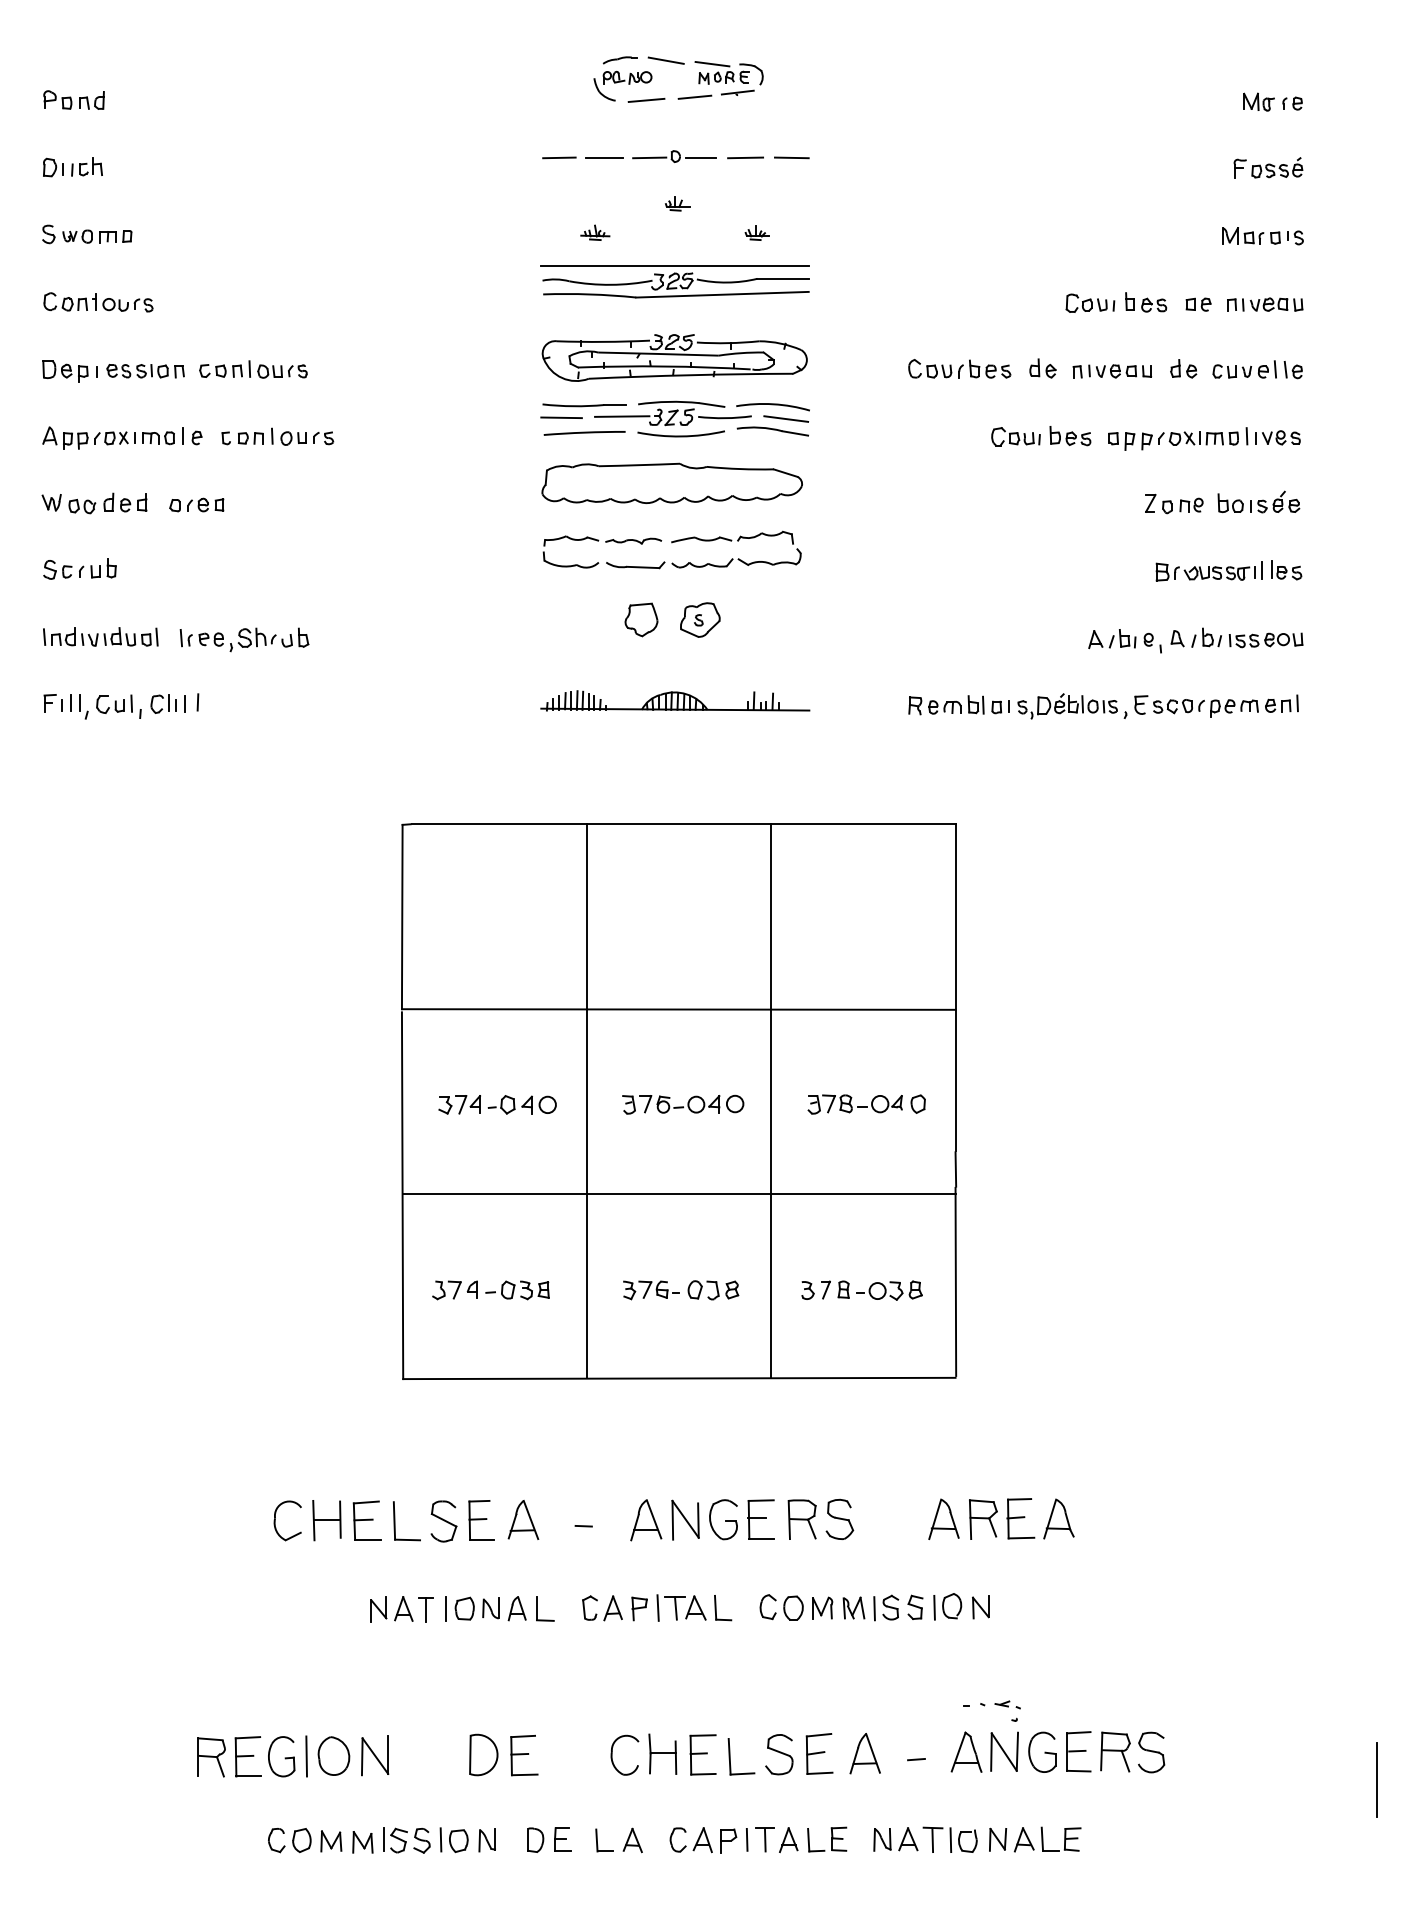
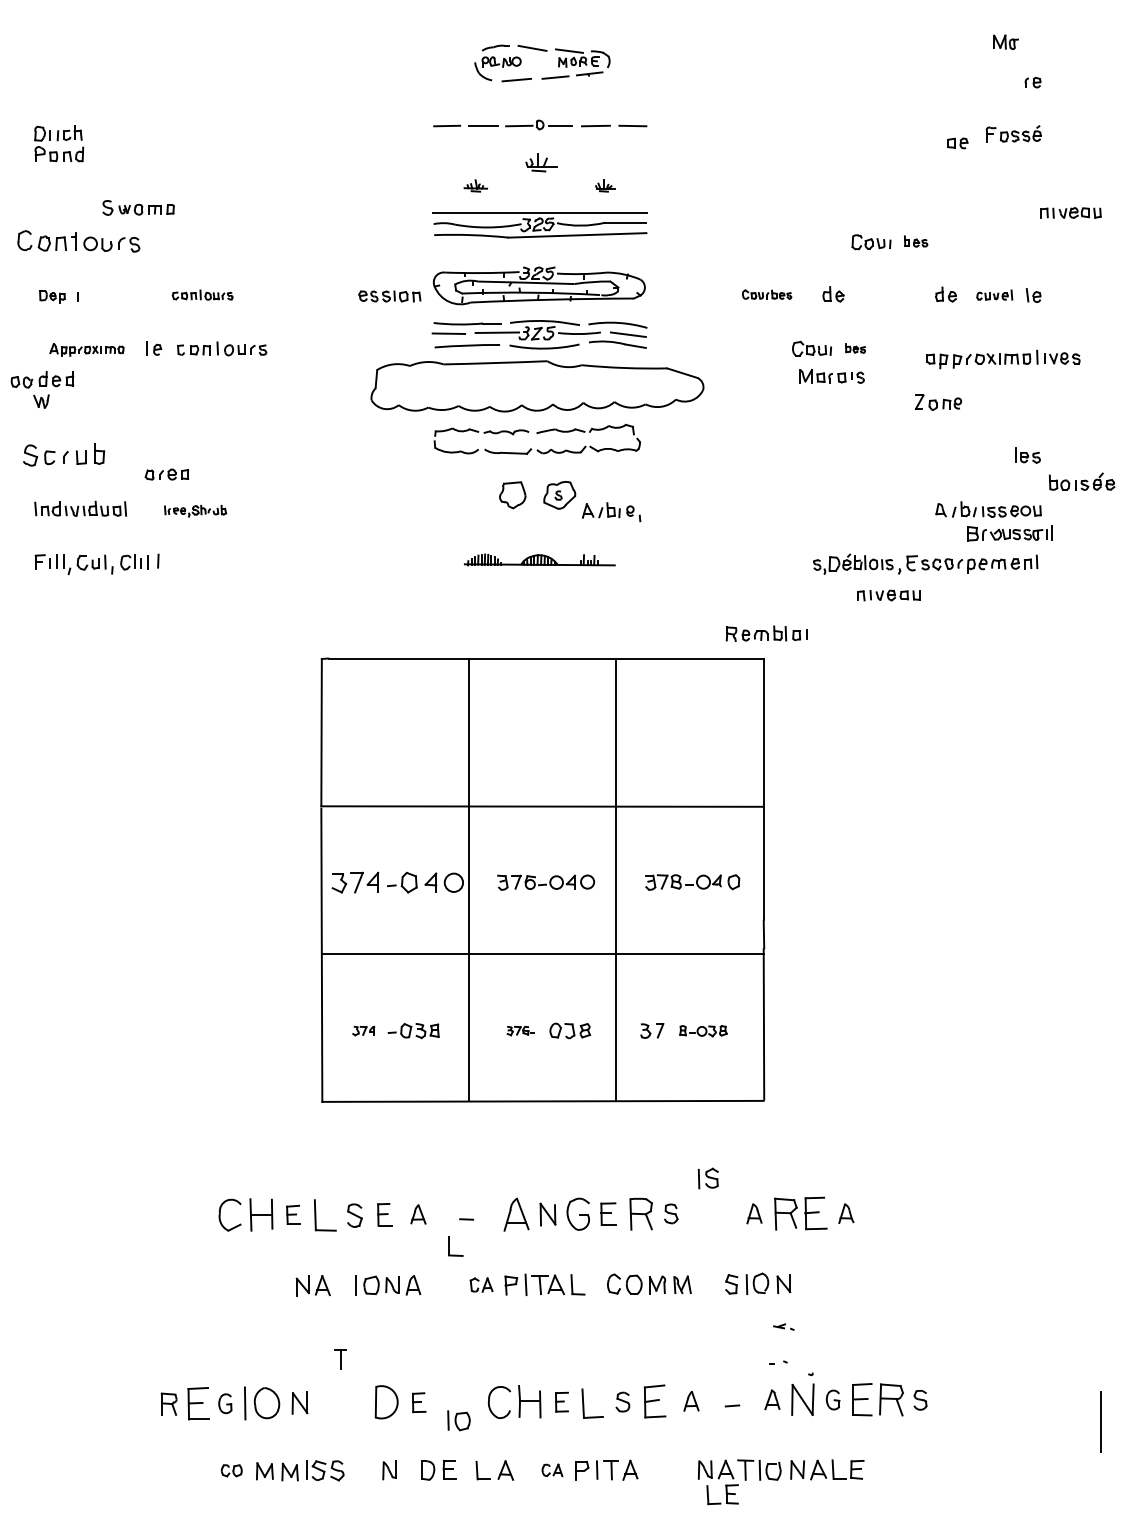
part: (73, 99) -> (58, 153), moved
part: (1258, 101) -> (1005, 41), moved
part: (677, 203) -> (541, 162), size x1.6
part: (87, 234) -> (138, 208), moved
part: (1262, 236) -> (831, 376), moved
part: (98, 302) -> (78, 241), size x1.4
part: (1146, 302) -> (916, 241), size x0.7
part: (1198, 304) -> (957, 143), moved
part: (1265, 304) -> (1071, 212), moved
part: (959, 368) -> (766, 294), size x0.6
part: (253, 369) -> (202, 295), size x0.7
part: (1244, 369) -> (994, 295), size x0.7
part: (65, 371) -> (52, 296), size x0.7
part: (145, 371) -> (389, 296), moved
part: (1111, 371) -> (888, 595), moved
part: (1070, 436) -> (855, 348), size x0.6
part: (108, 437) -> (86, 349), size x0.7
part: (1204, 438) -> (1003, 359), moved
part: (671, 482) -> (536, 385), size x1.6
part: (1258, 501) -> (1081, 481), moved
part: (107, 503) -> (42, 379), moved
part: (196, 504) -> (166, 474), moved
part: (79, 568) -> (63, 454), size x1.4
part: (1208, 571) -> (1009, 533), moved
part: (244, 639) -> (195, 510), size x0.6
part: (1124, 641) -> (611, 512), moved
part: (675, 700) -> (539, 559), size x0.7
part: (958, 705) -> (766, 633), moved
part: (497, 1104) -> (397, 882), size x1.4
part: (454, 1290) -> (363, 1031), size x0.6
part: (651, 1290) -> (520, 1031), size x0.6
part: (879, 1290) -> (702, 1031), size x0.7
part: (839, 1518) -> (670, 1213), size x0.6
part: (943, 1518) -> (754, 1213), size x0.6
part: (1058, 1518) -> (845, 1213), size x0.6
part: (523, 1519) -> (418, 1214), size x0.6
part: (685, 1519) -> (547, 1214), size x0.7
part: (760, 1519) -> (607, 1214), size x0.7
part: (366, 1520) -> (293, 1214), size x0.6
part: (481, 1520) -> (384, 1214), size x0.7
part: (443, 1521) -> (354, 1215), size x0.7
part: (886, 1607) -> (708, 1178), moved
part: (537, 1608) -> (449, 1246), moved
part: (602, 1608) -> (481, 1285), size x0.7
part: (425, 1609) -> (340, 1359), moved
part: (1007, 1704) -> (783, 1326), moved
part: (966, 1751) -> (772, 1399), size x0.6
part: (1042, 1751) -> (833, 1399), size x0.6
part: (1151, 1752) -> (920, 1400), size x0.6
part: (864, 1753) -> (690, 1401), size x0.6
part: (702, 1754) -> (561, 1401), size x0.6
part: (779, 1754) -> (623, 1401), size x0.6
part: (375, 1755) -> (300, 1402), size x0.7
part: (524, 1755) -> (419, 1402), size x0.6
part: (281, 1756) -> (225, 1403), size x0.6
part: (211, 1757) -> (169, 1404), size x0.7
part: (827, 1839) -> (722, 1494), moved
part: (289, 1840) -> (231, 1470), size x0.6
part: (453, 1840) -> (458, 1421), moved
part: (690, 1840) -> (551, 1470), size x0.6

